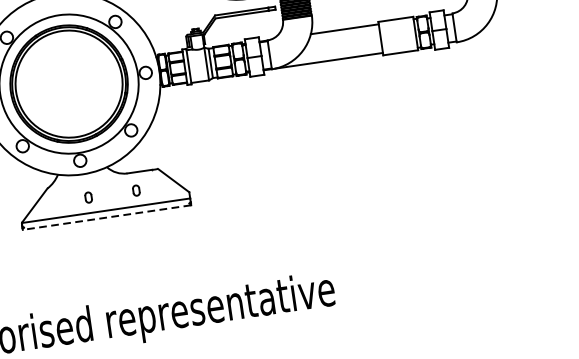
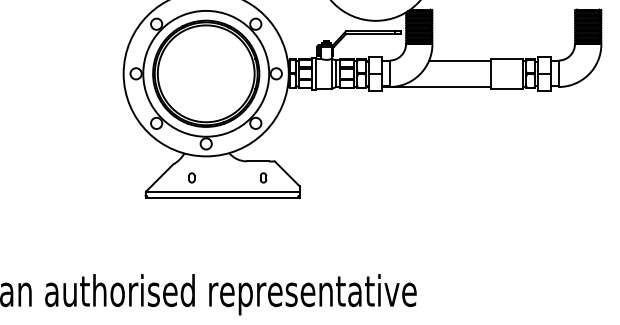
part: (136, 190) -> (263, 177), moved
part: (88, 197) -> (191, 177), moved
line: (106, 217) -> (222, 198), dashed -> solid

